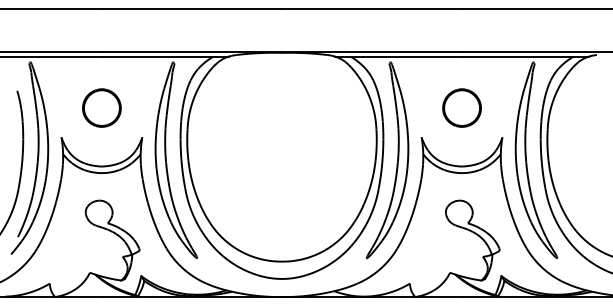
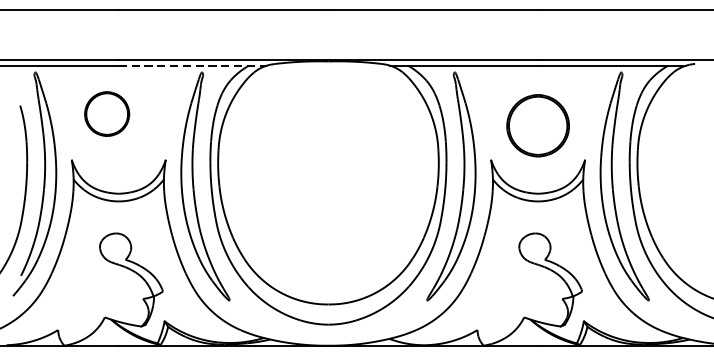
line: (165, 56) -> (192, 65), solid -> dashed
part: (101, 107) -> (106, 113), moved
part: (461, 107) -> (537, 125), size x1.4

